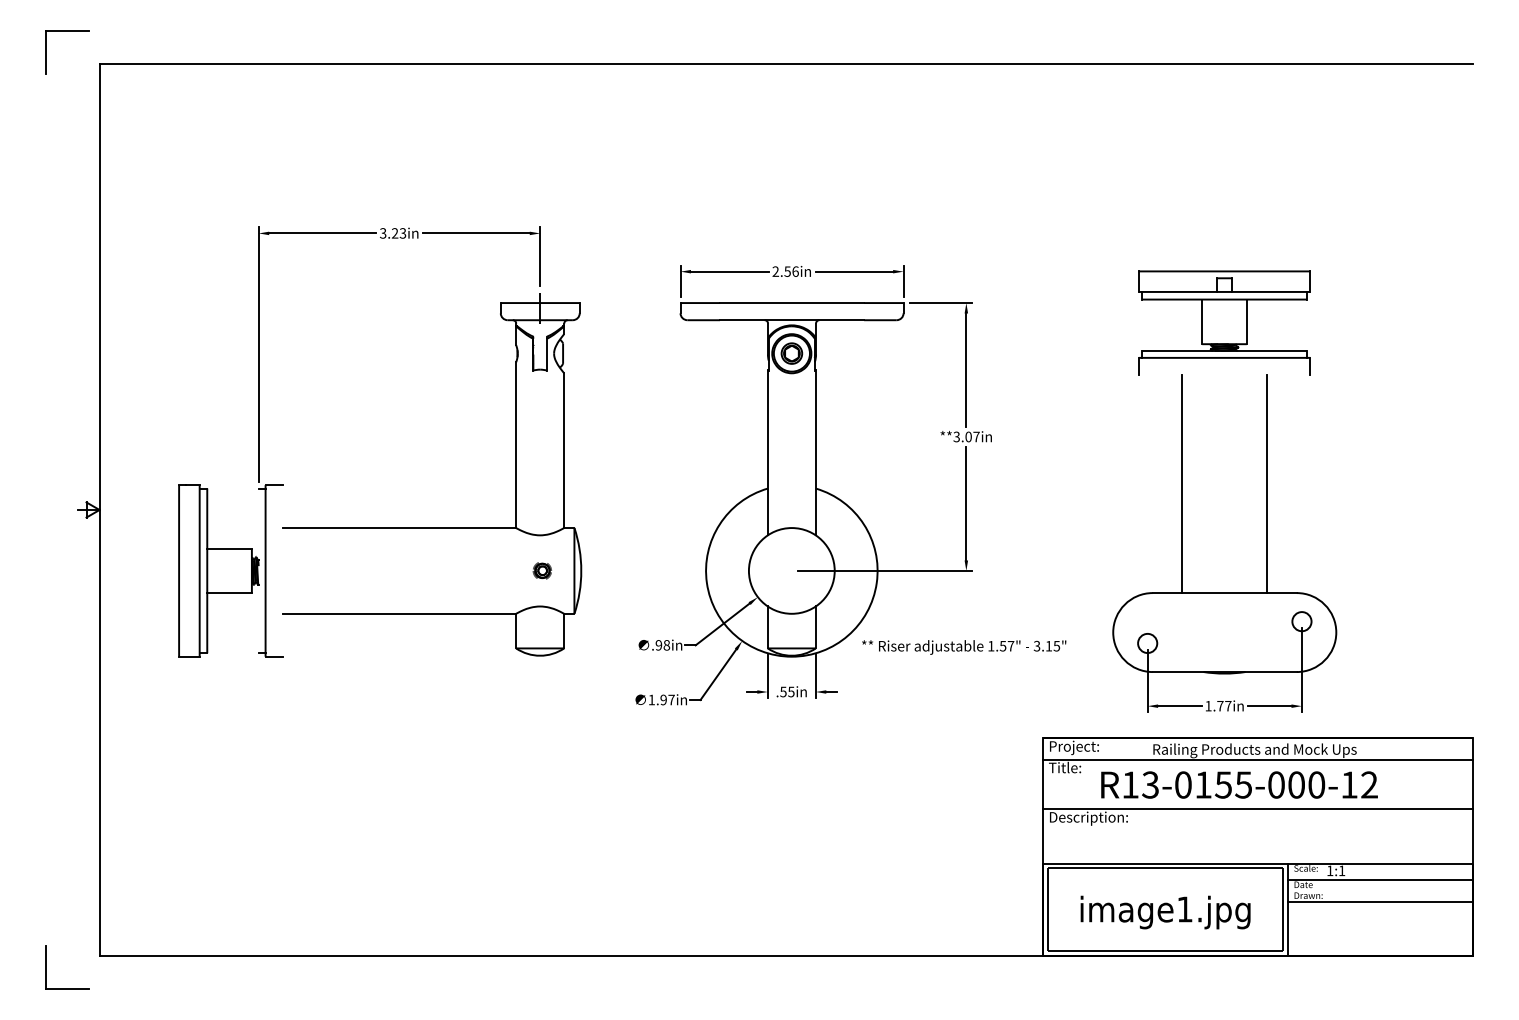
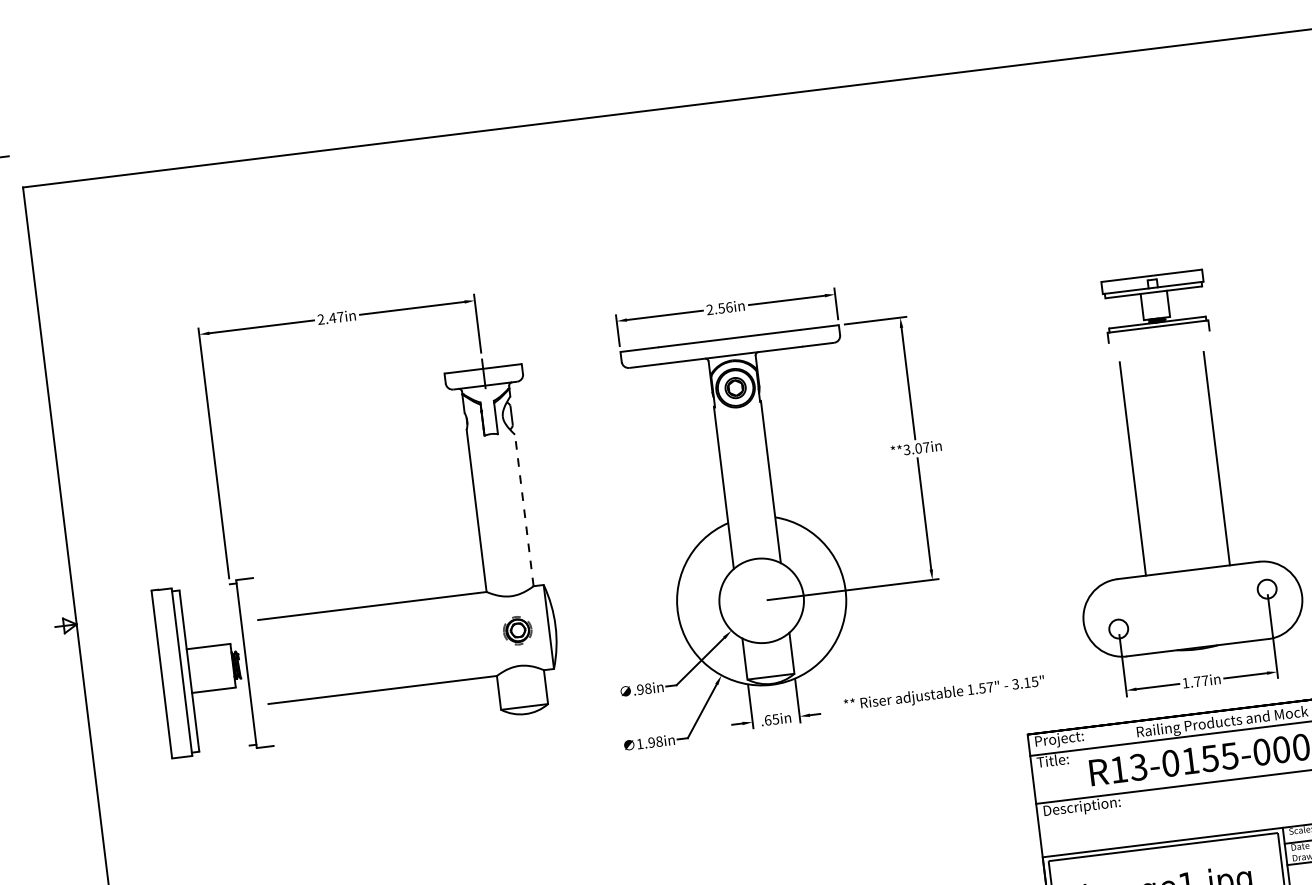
text: (393, 233) -> (331, 318), 3.23in -> 2.47in
part: (1224, 322) -> (1155, 305), size x0.6
line: (564, 450) -> (524, 510), solid -> dashed
part: (541, 570) -> (516, 630), size x1.6
text: (964, 647) -> (944, 694), moved
text: (783, 691) -> (768, 719), .55in -> .65in
text: (671, 699) -> (659, 741), 1.97in -> 1.98in

